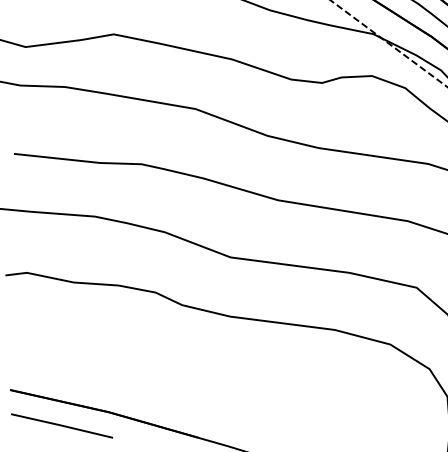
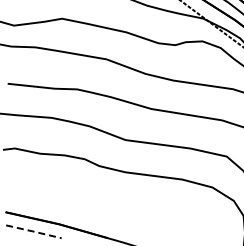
line: (61, 425) -> (33, 231), solid -> dashed

